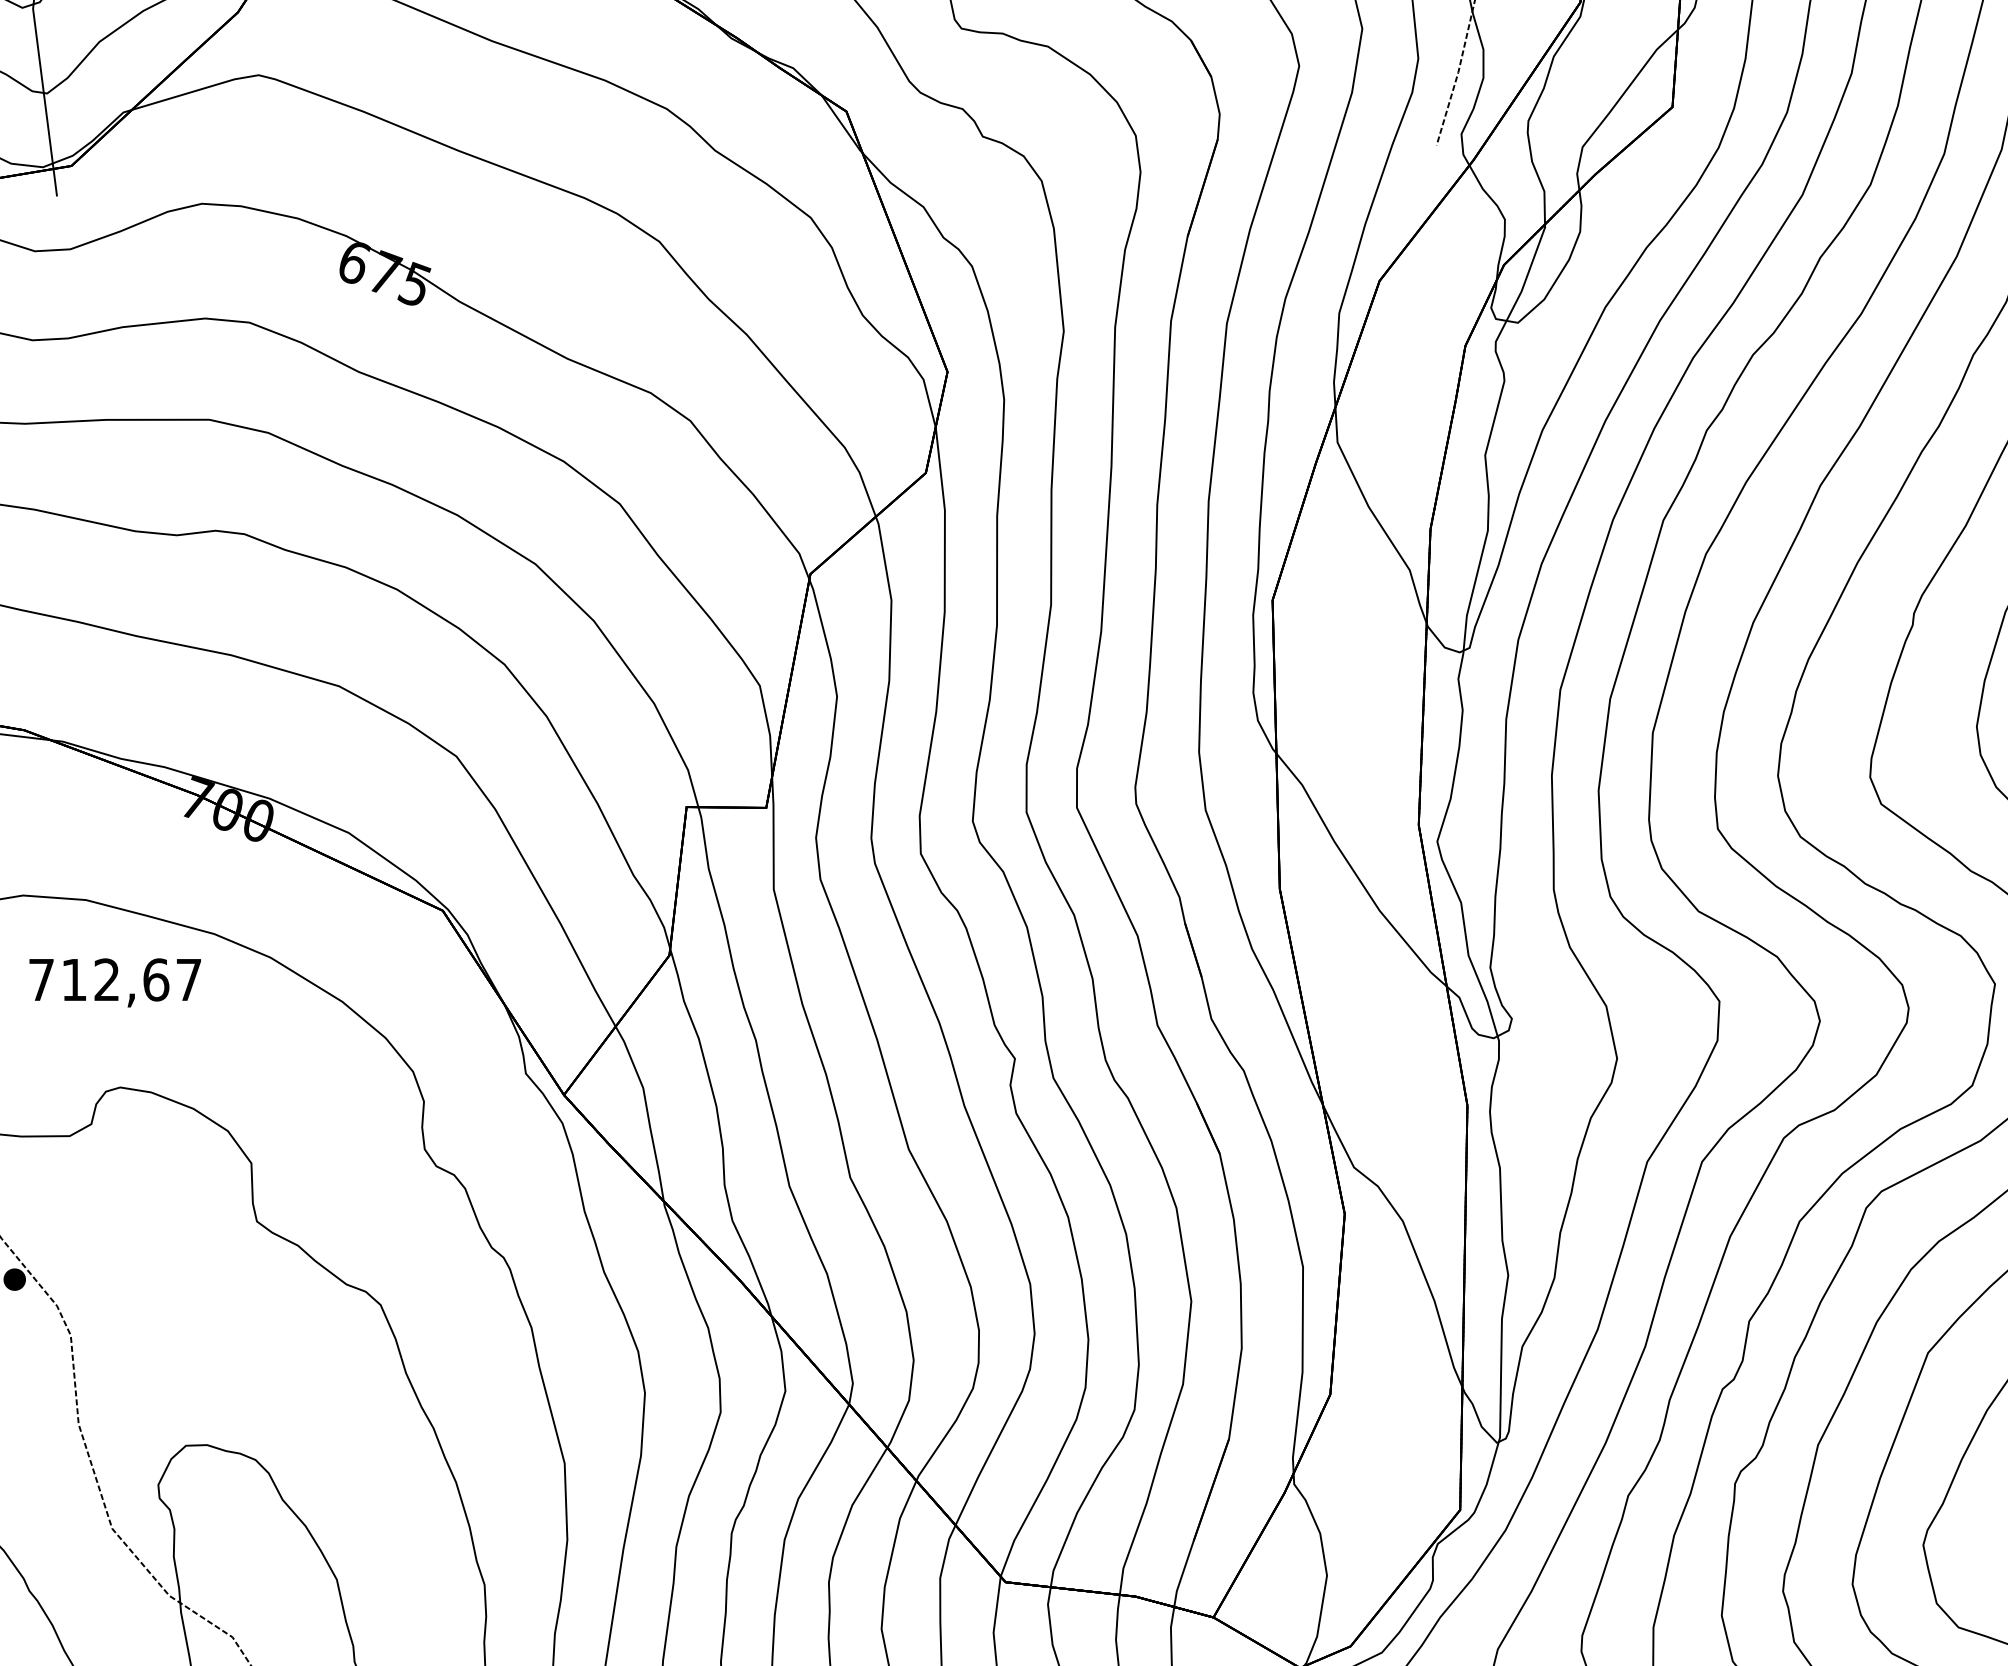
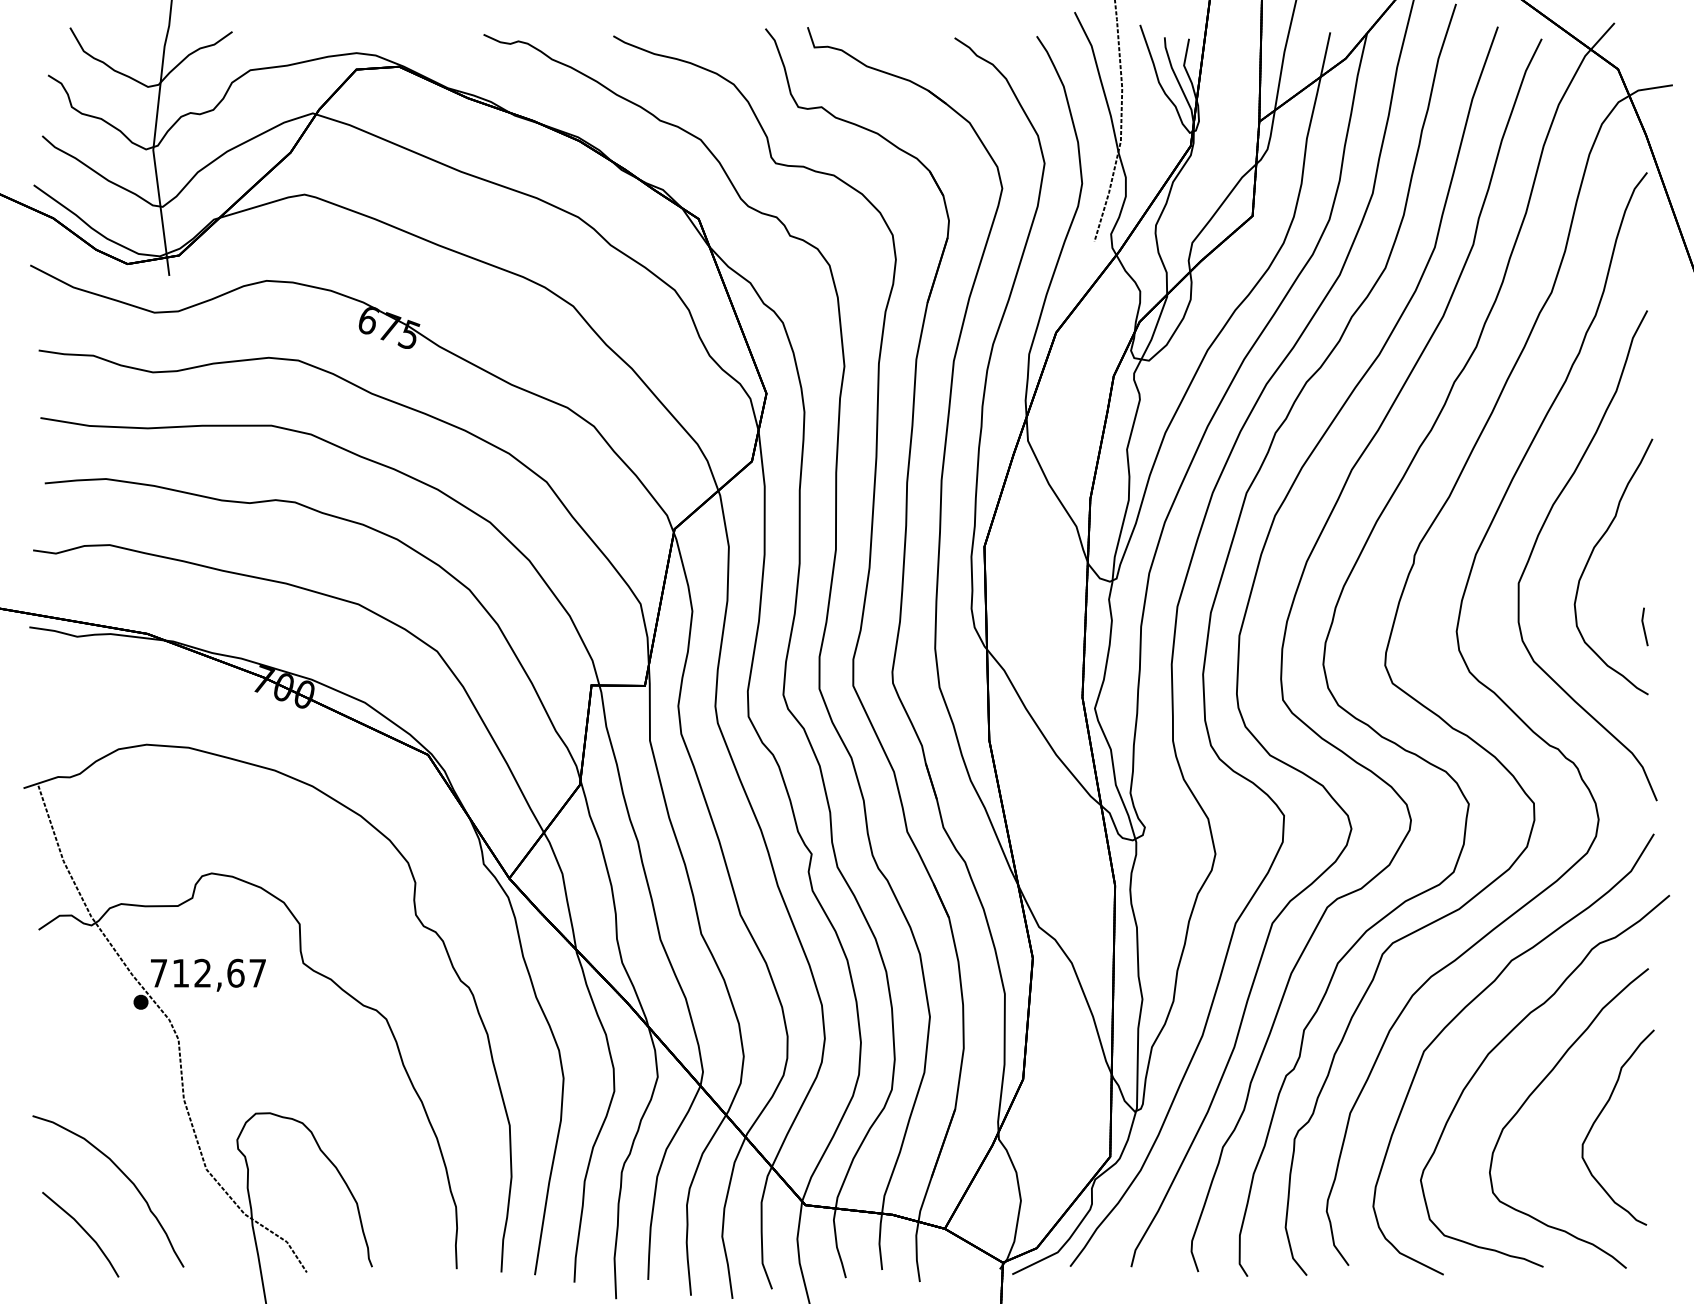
text: (115, 981) -> (208, 974), moved

